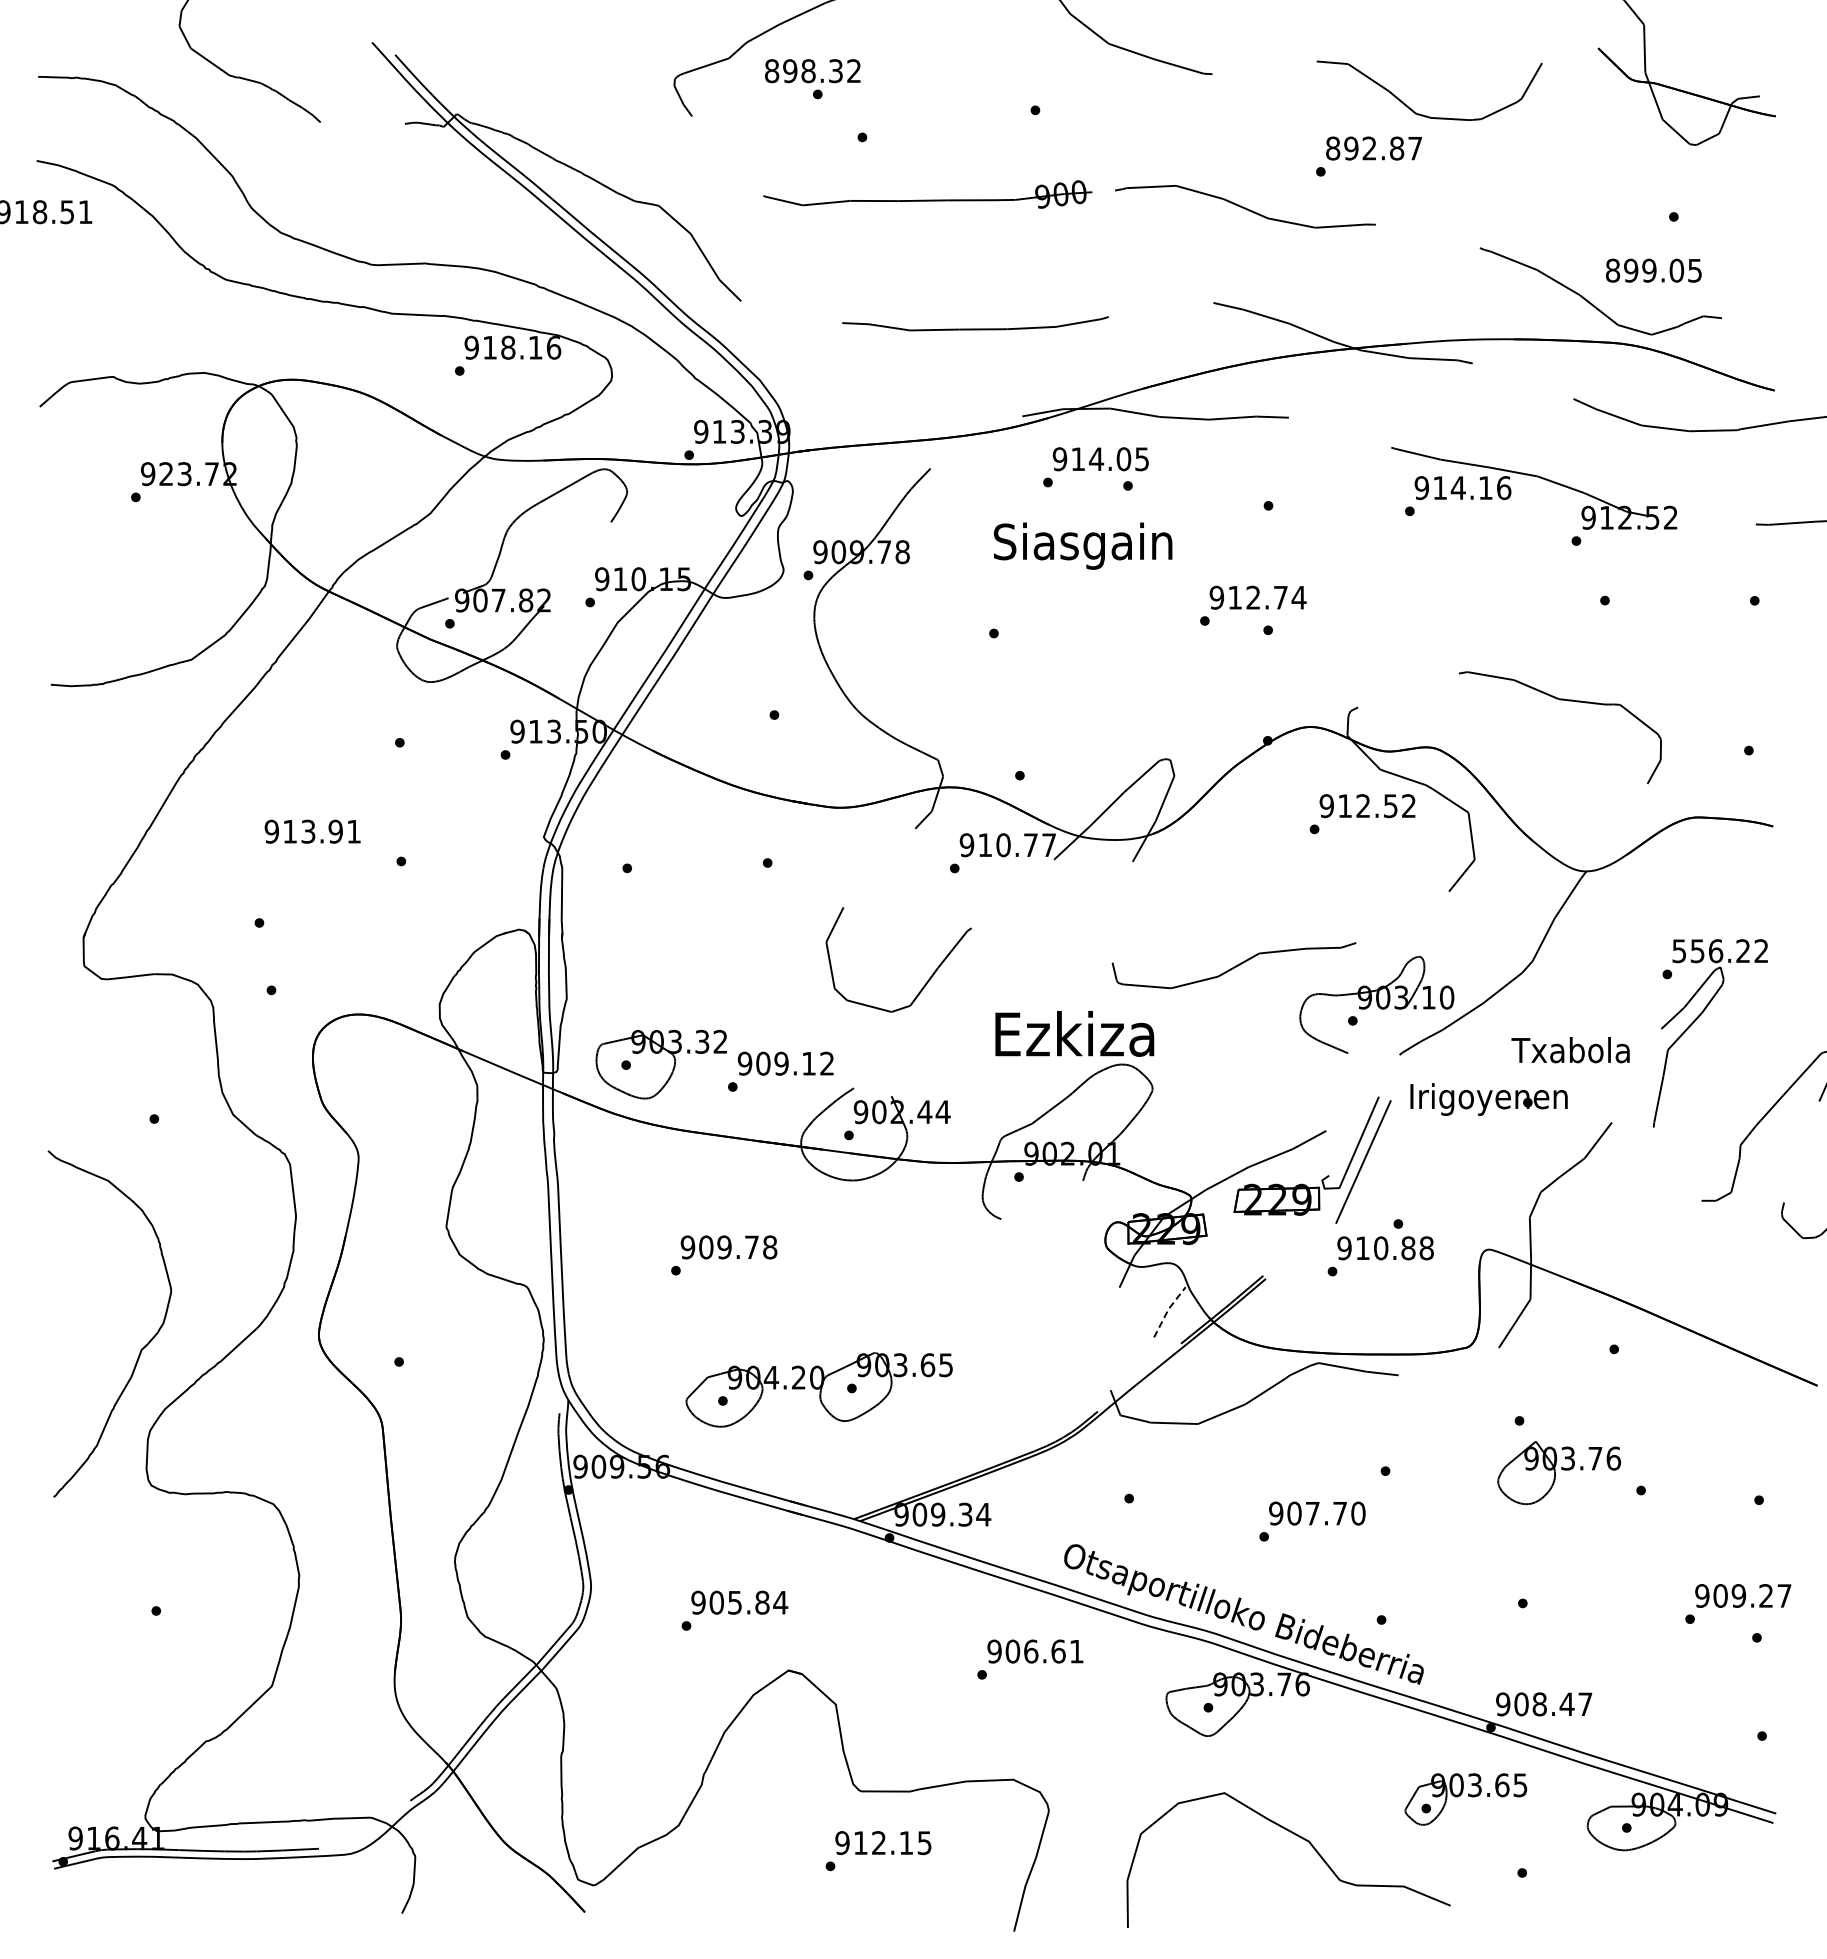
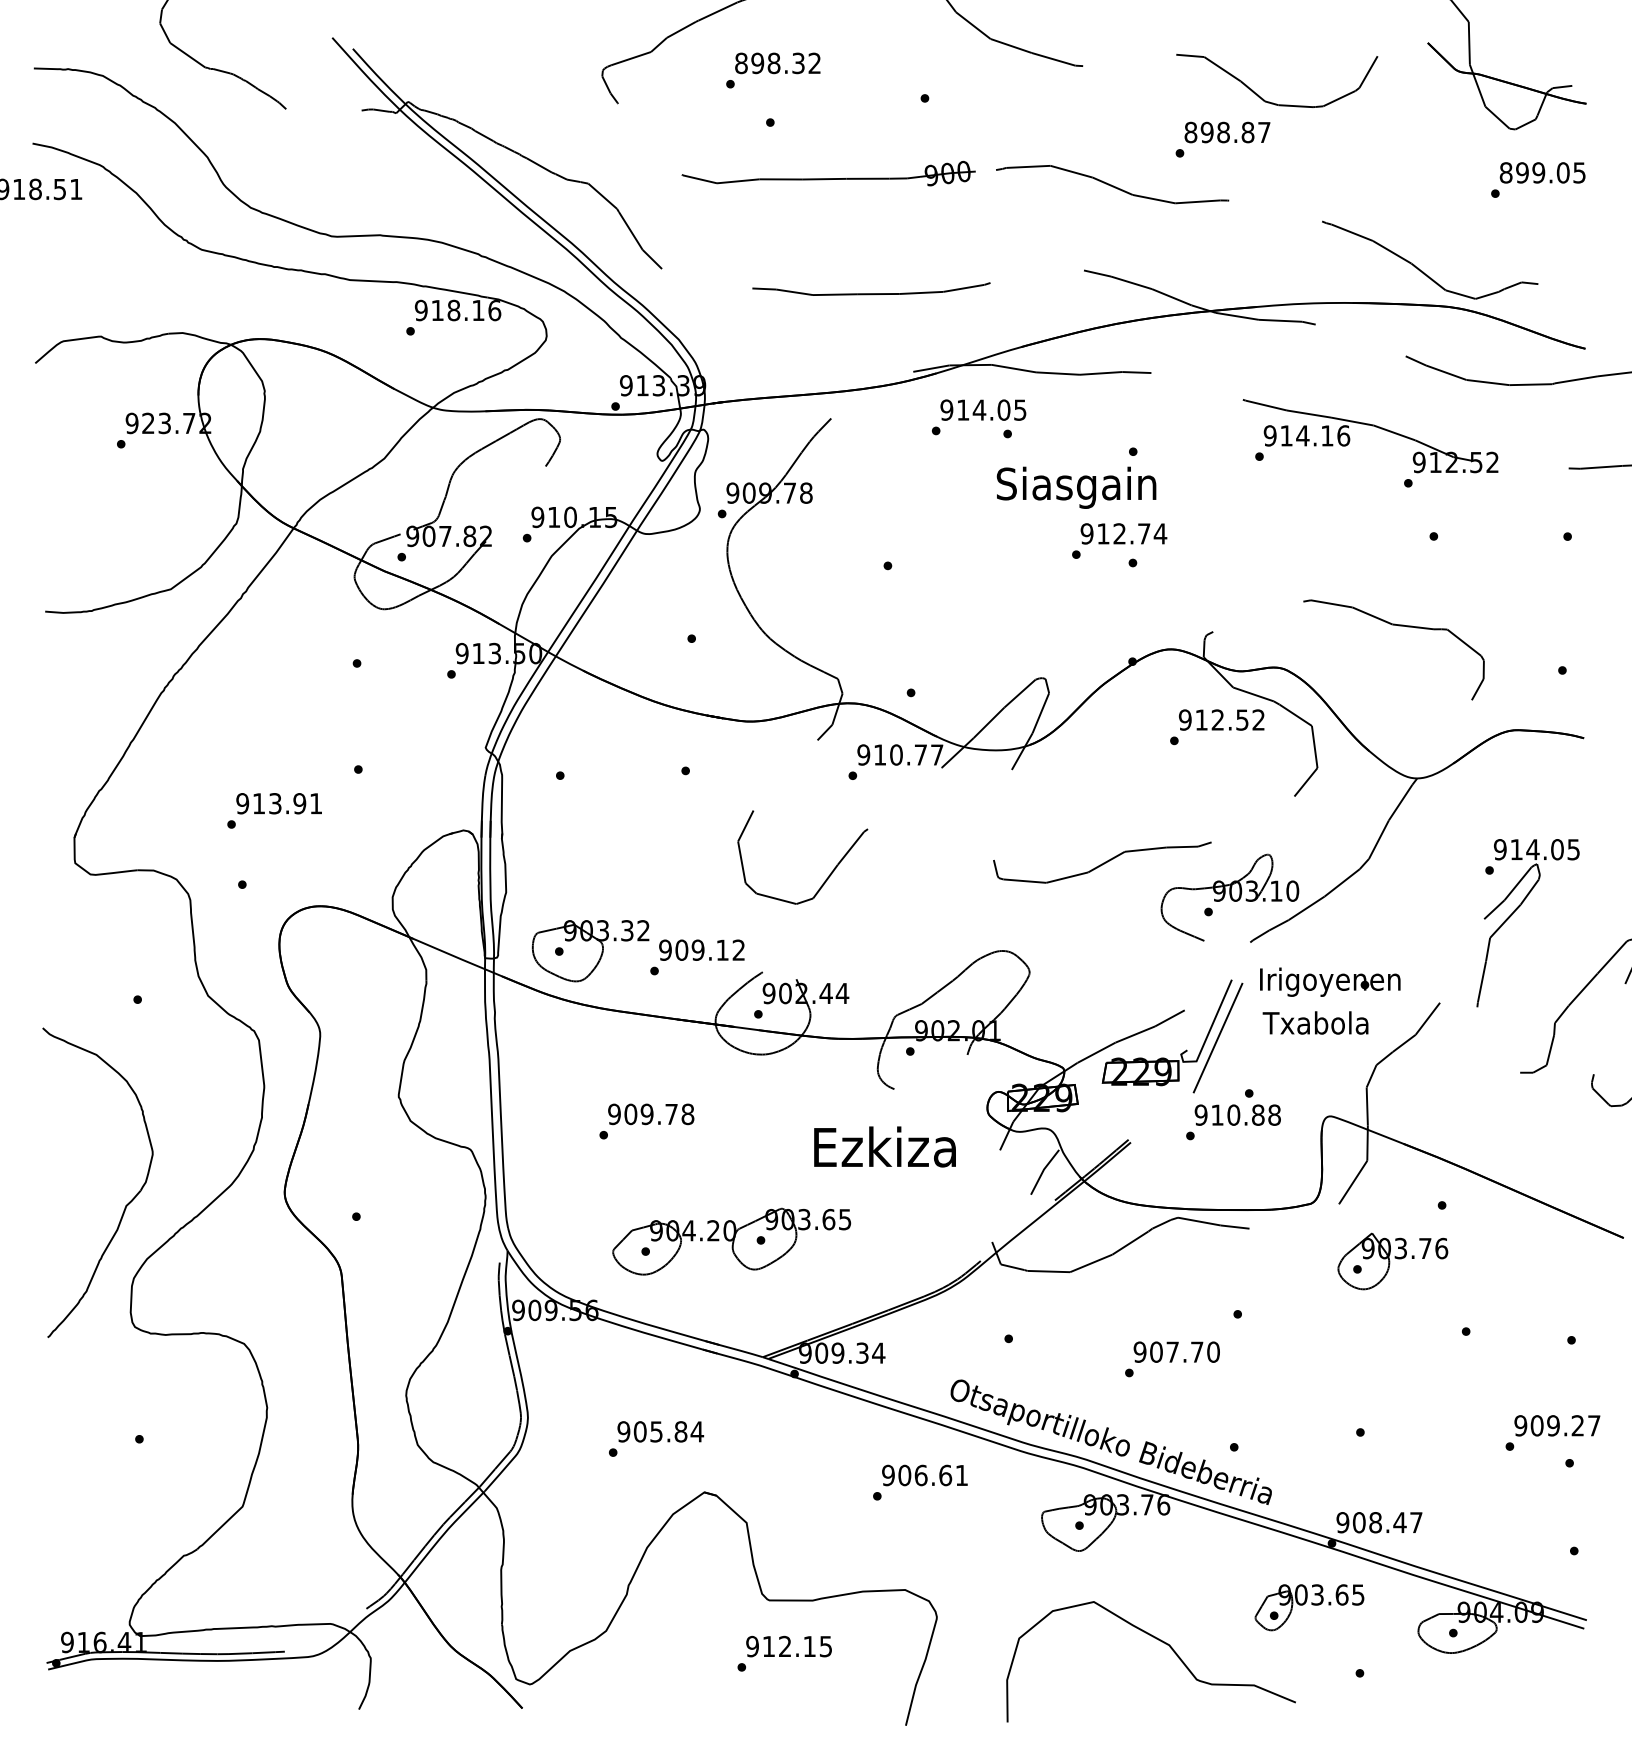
text: (812, 71) -> (777, 63), moved
text: (1369, 148) -> (1223, 132), 892.87 -> 898.87
text: (1653, 270) -> (1542, 172), moved
text: (1083, 545) -> (1076, 487), moved
text: (312, 831) -> (279, 803), moved
text: (1720, 951) -> (1537, 849), 556.22 -> 914.05
text: (1074, 1033) -> (884, 1146), moved
text: (1570, 1050) -> (1315, 1023), moved
line: (1168, 1309) -> (1043, 1169), dashed -> solid
part: (1559, 1473) -> (1393, 1261), moved

